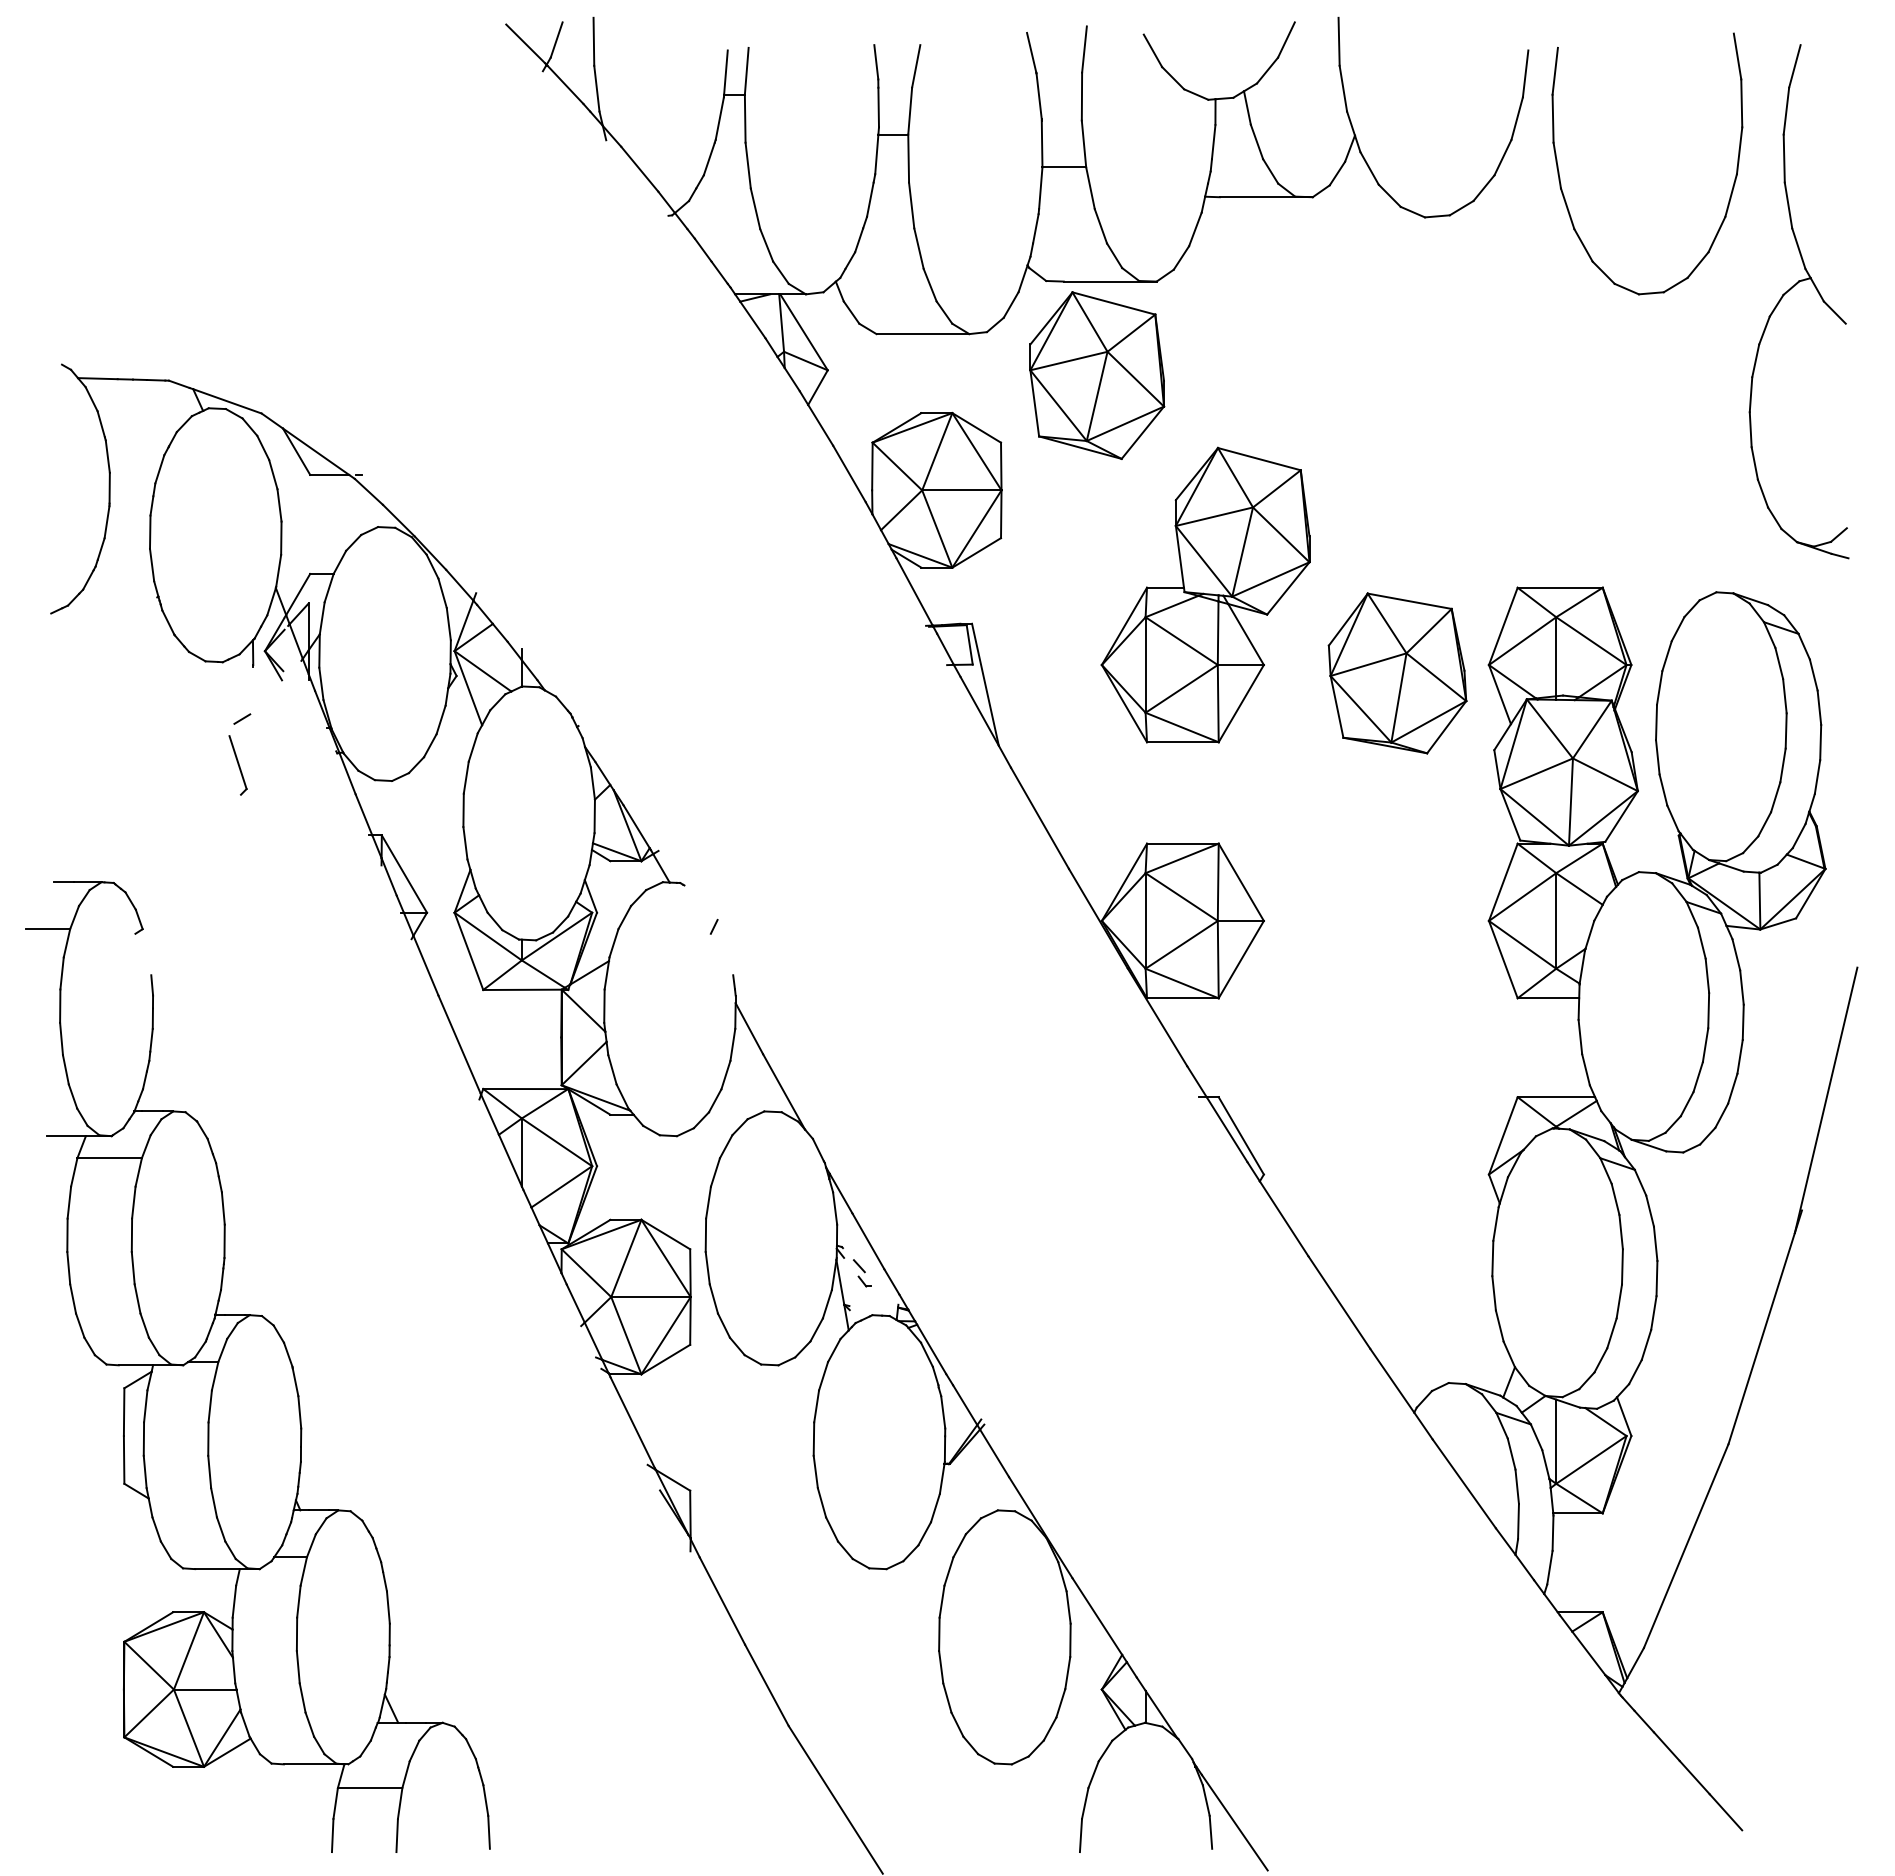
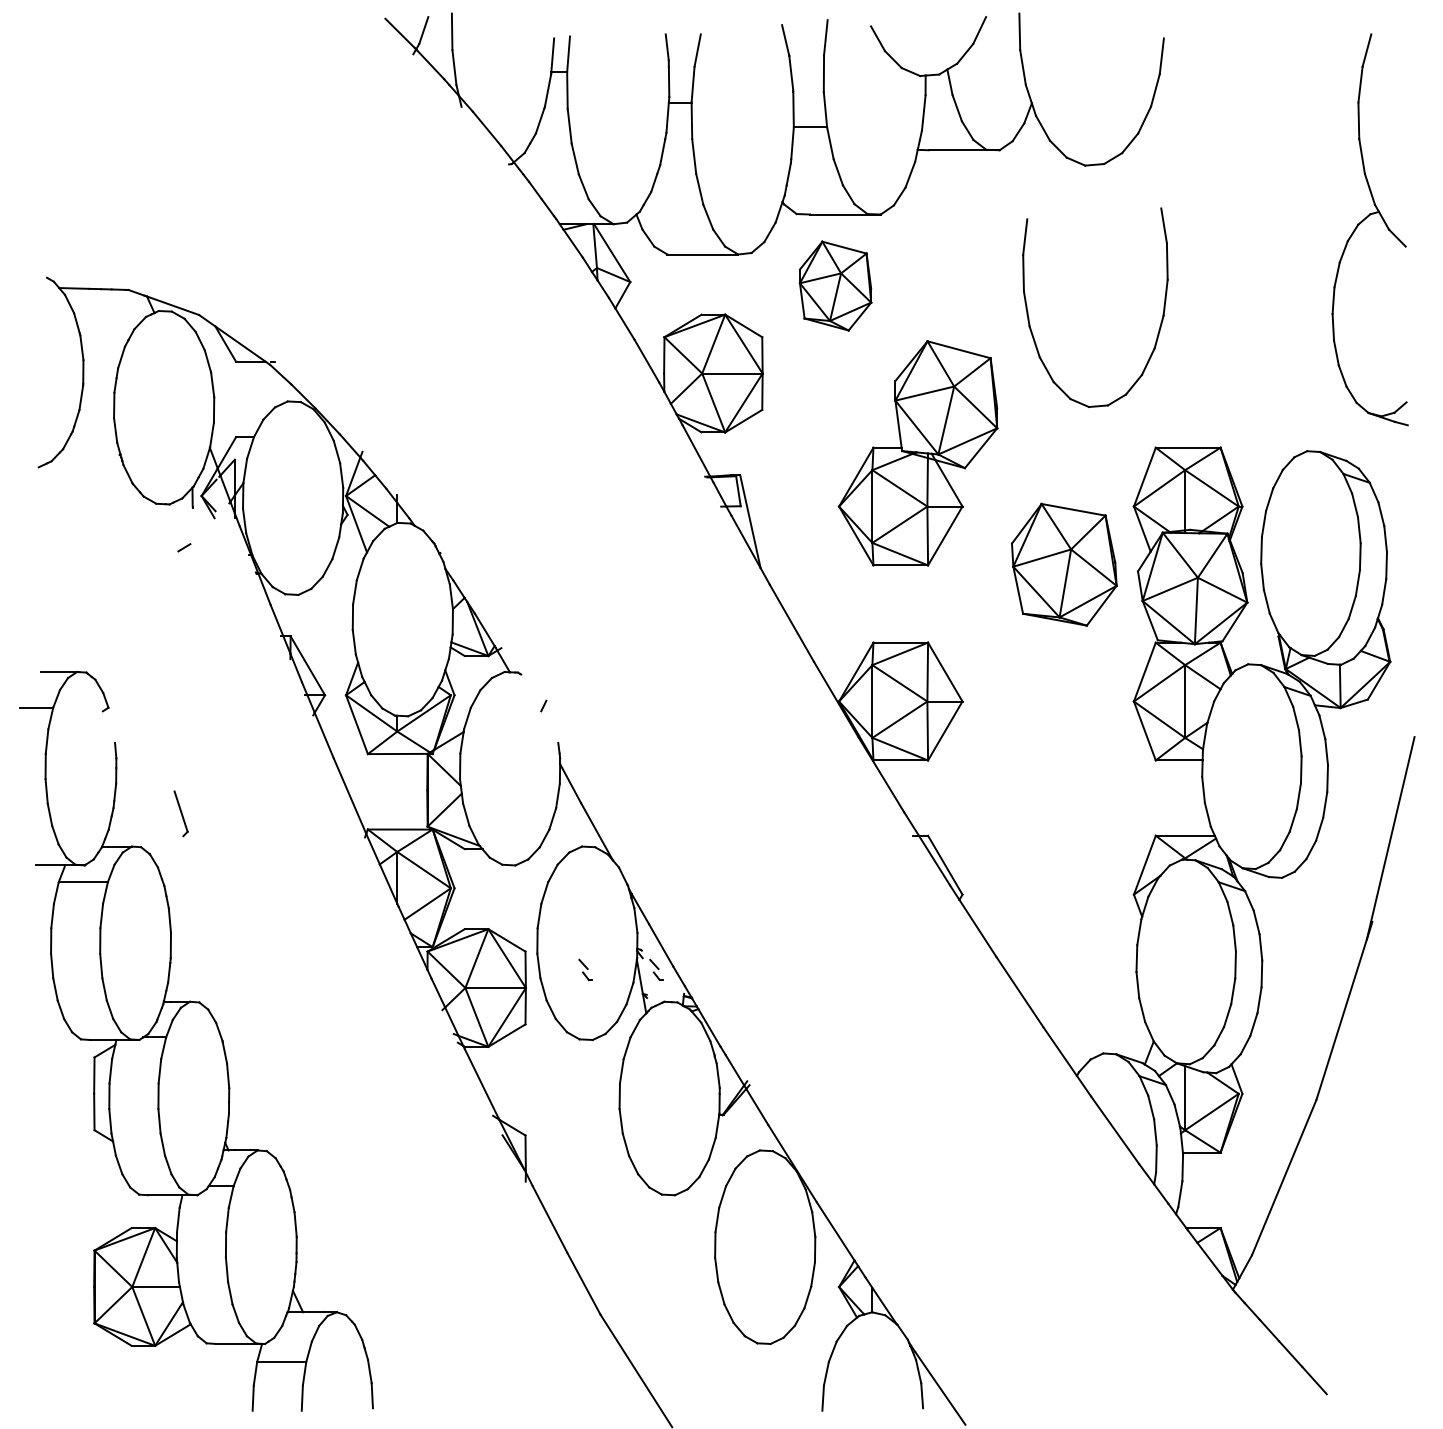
part: (1731, 189) -> (1159, 327), moved
part: (1097, 375) -> (835, 286), size x0.7
part: (1397, 673) -> (1064, 564), moved
part: (237, 765) -> (180, 813), moved
part: (769, 1273) -> (585, 970), added

